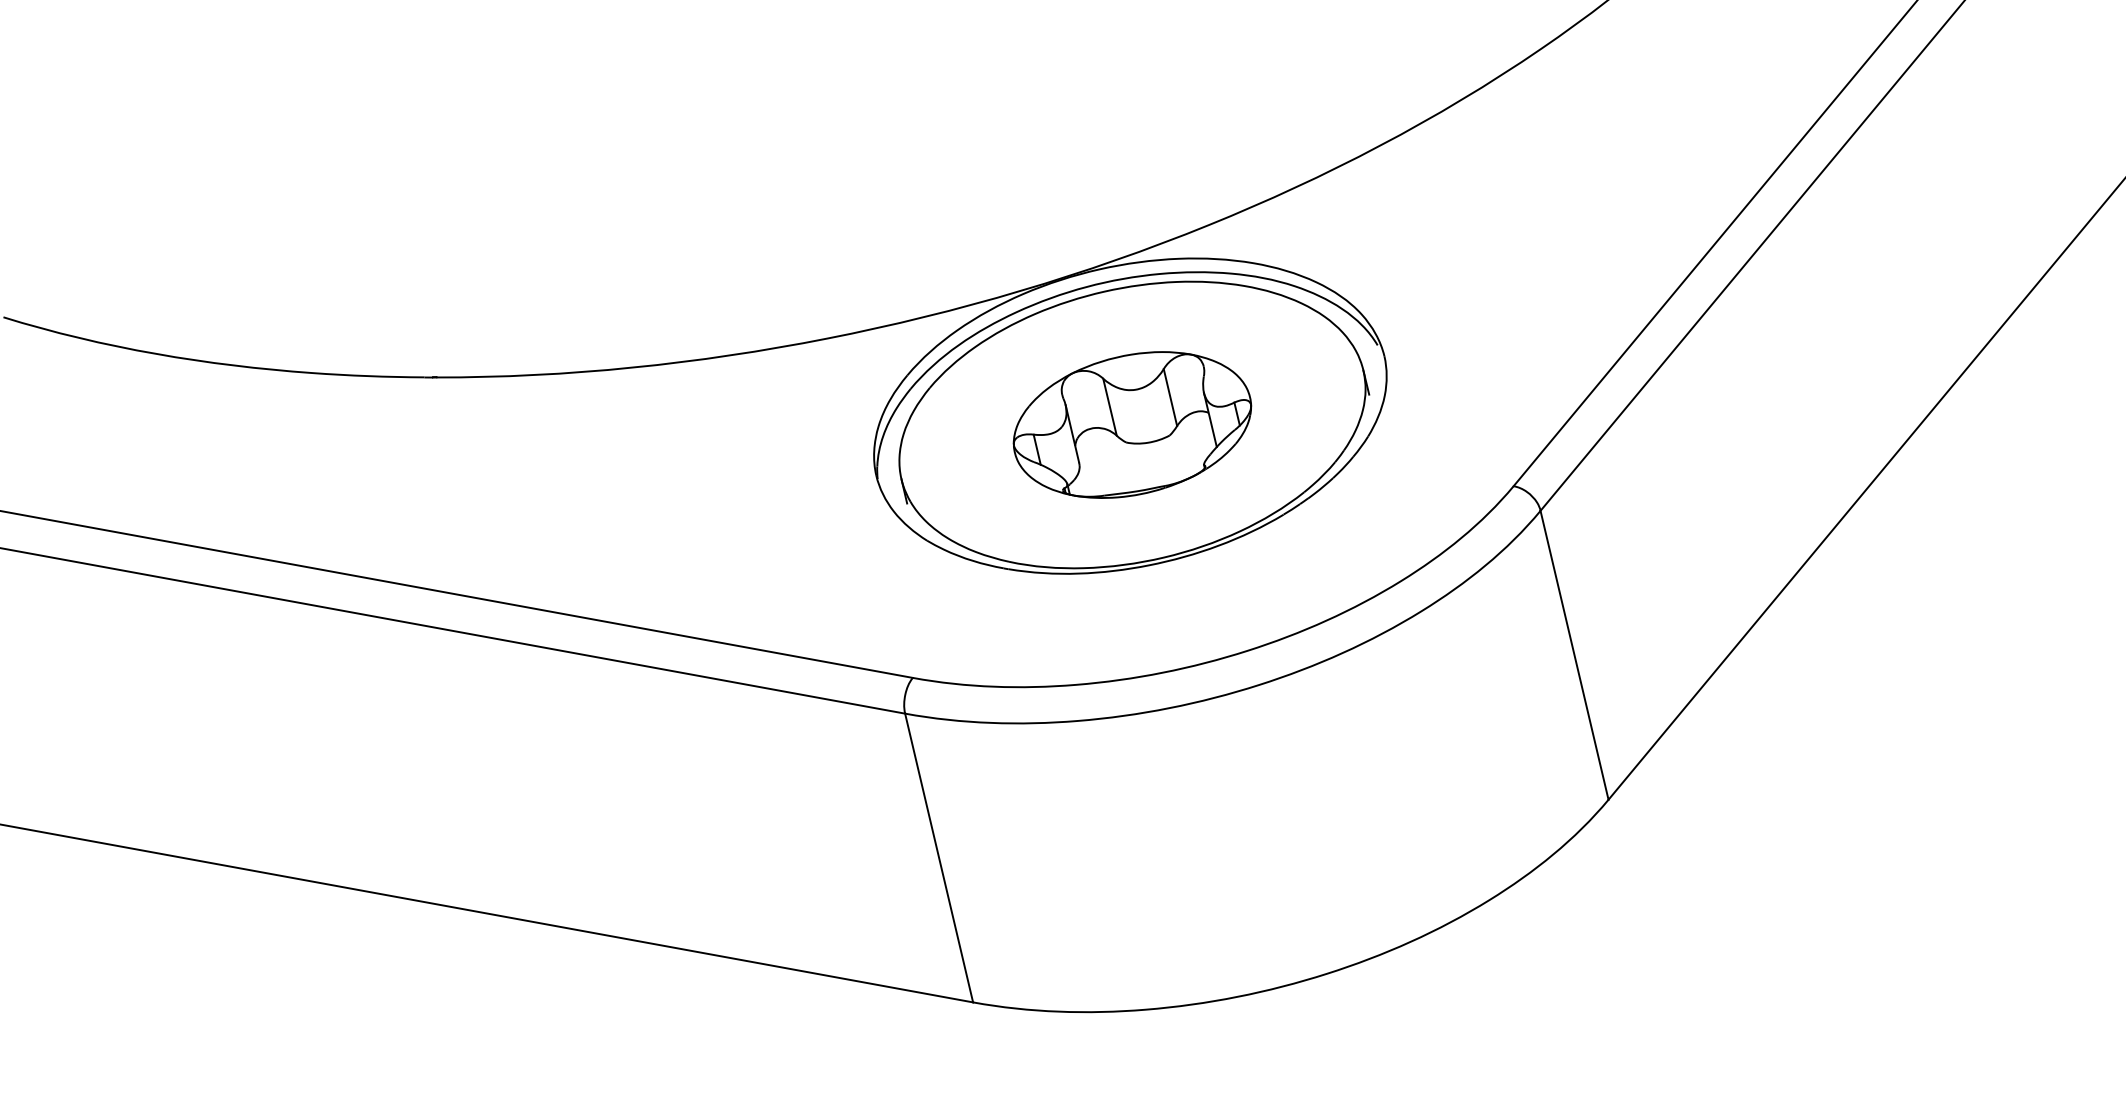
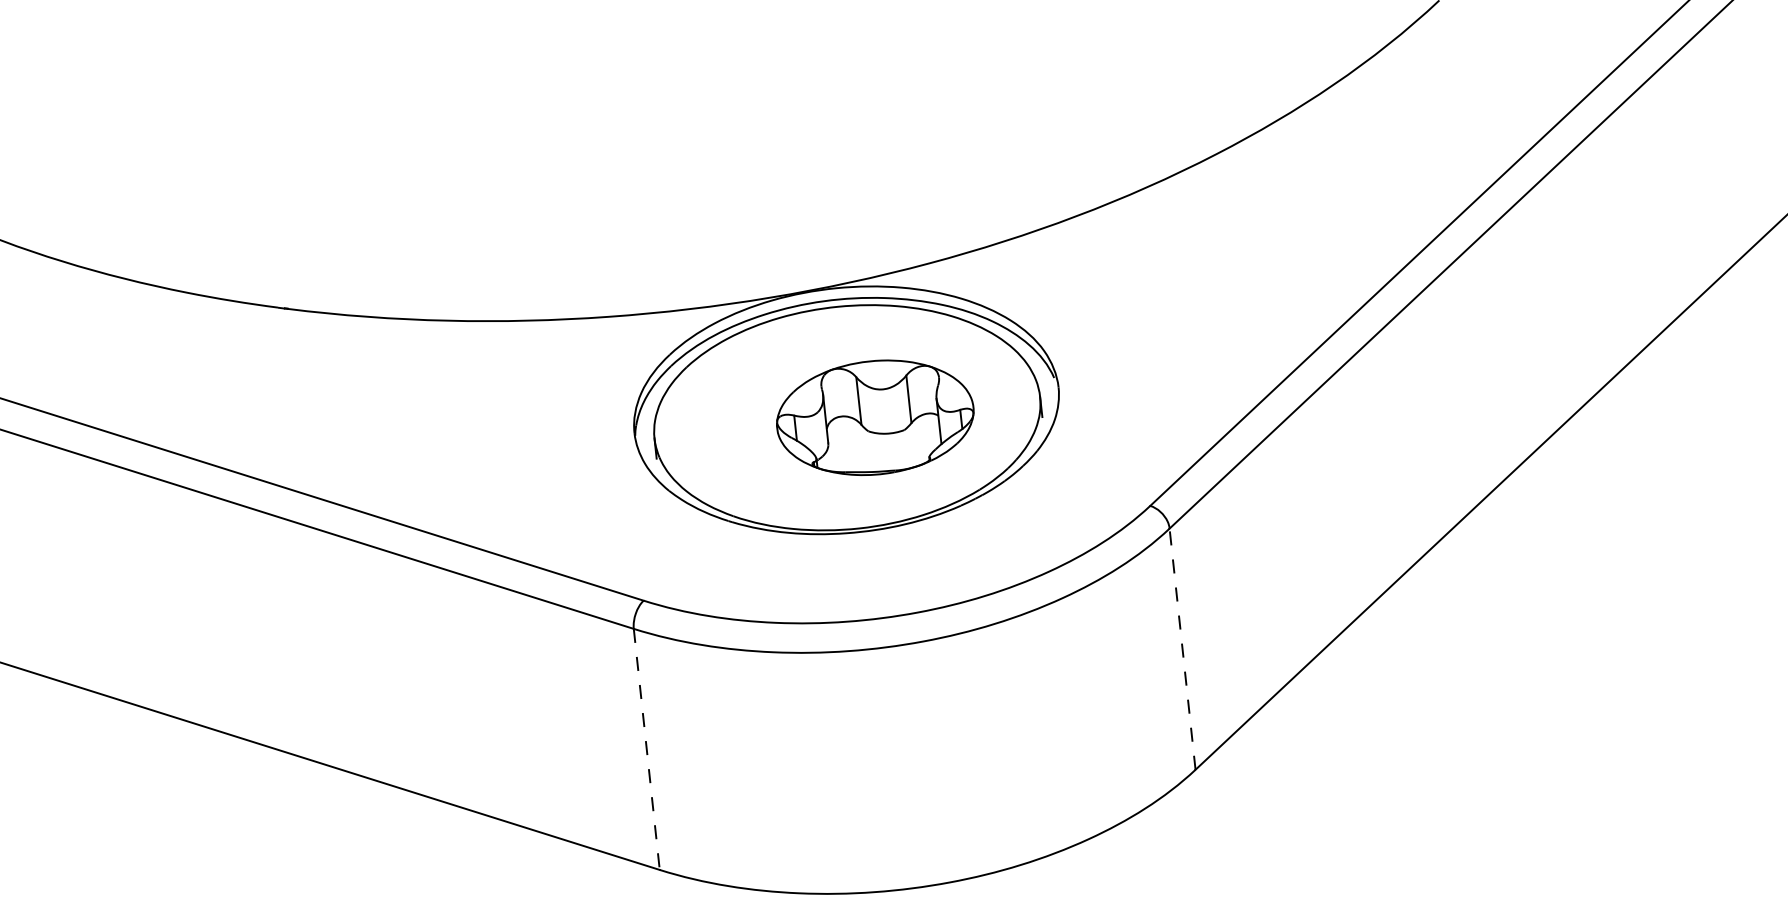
part: (1132, 424) -> (875, 417), moved
line: (1574, 654) -> (1182, 648), solid -> dashed
line: (938, 858) -> (646, 749), solid -> dashed

